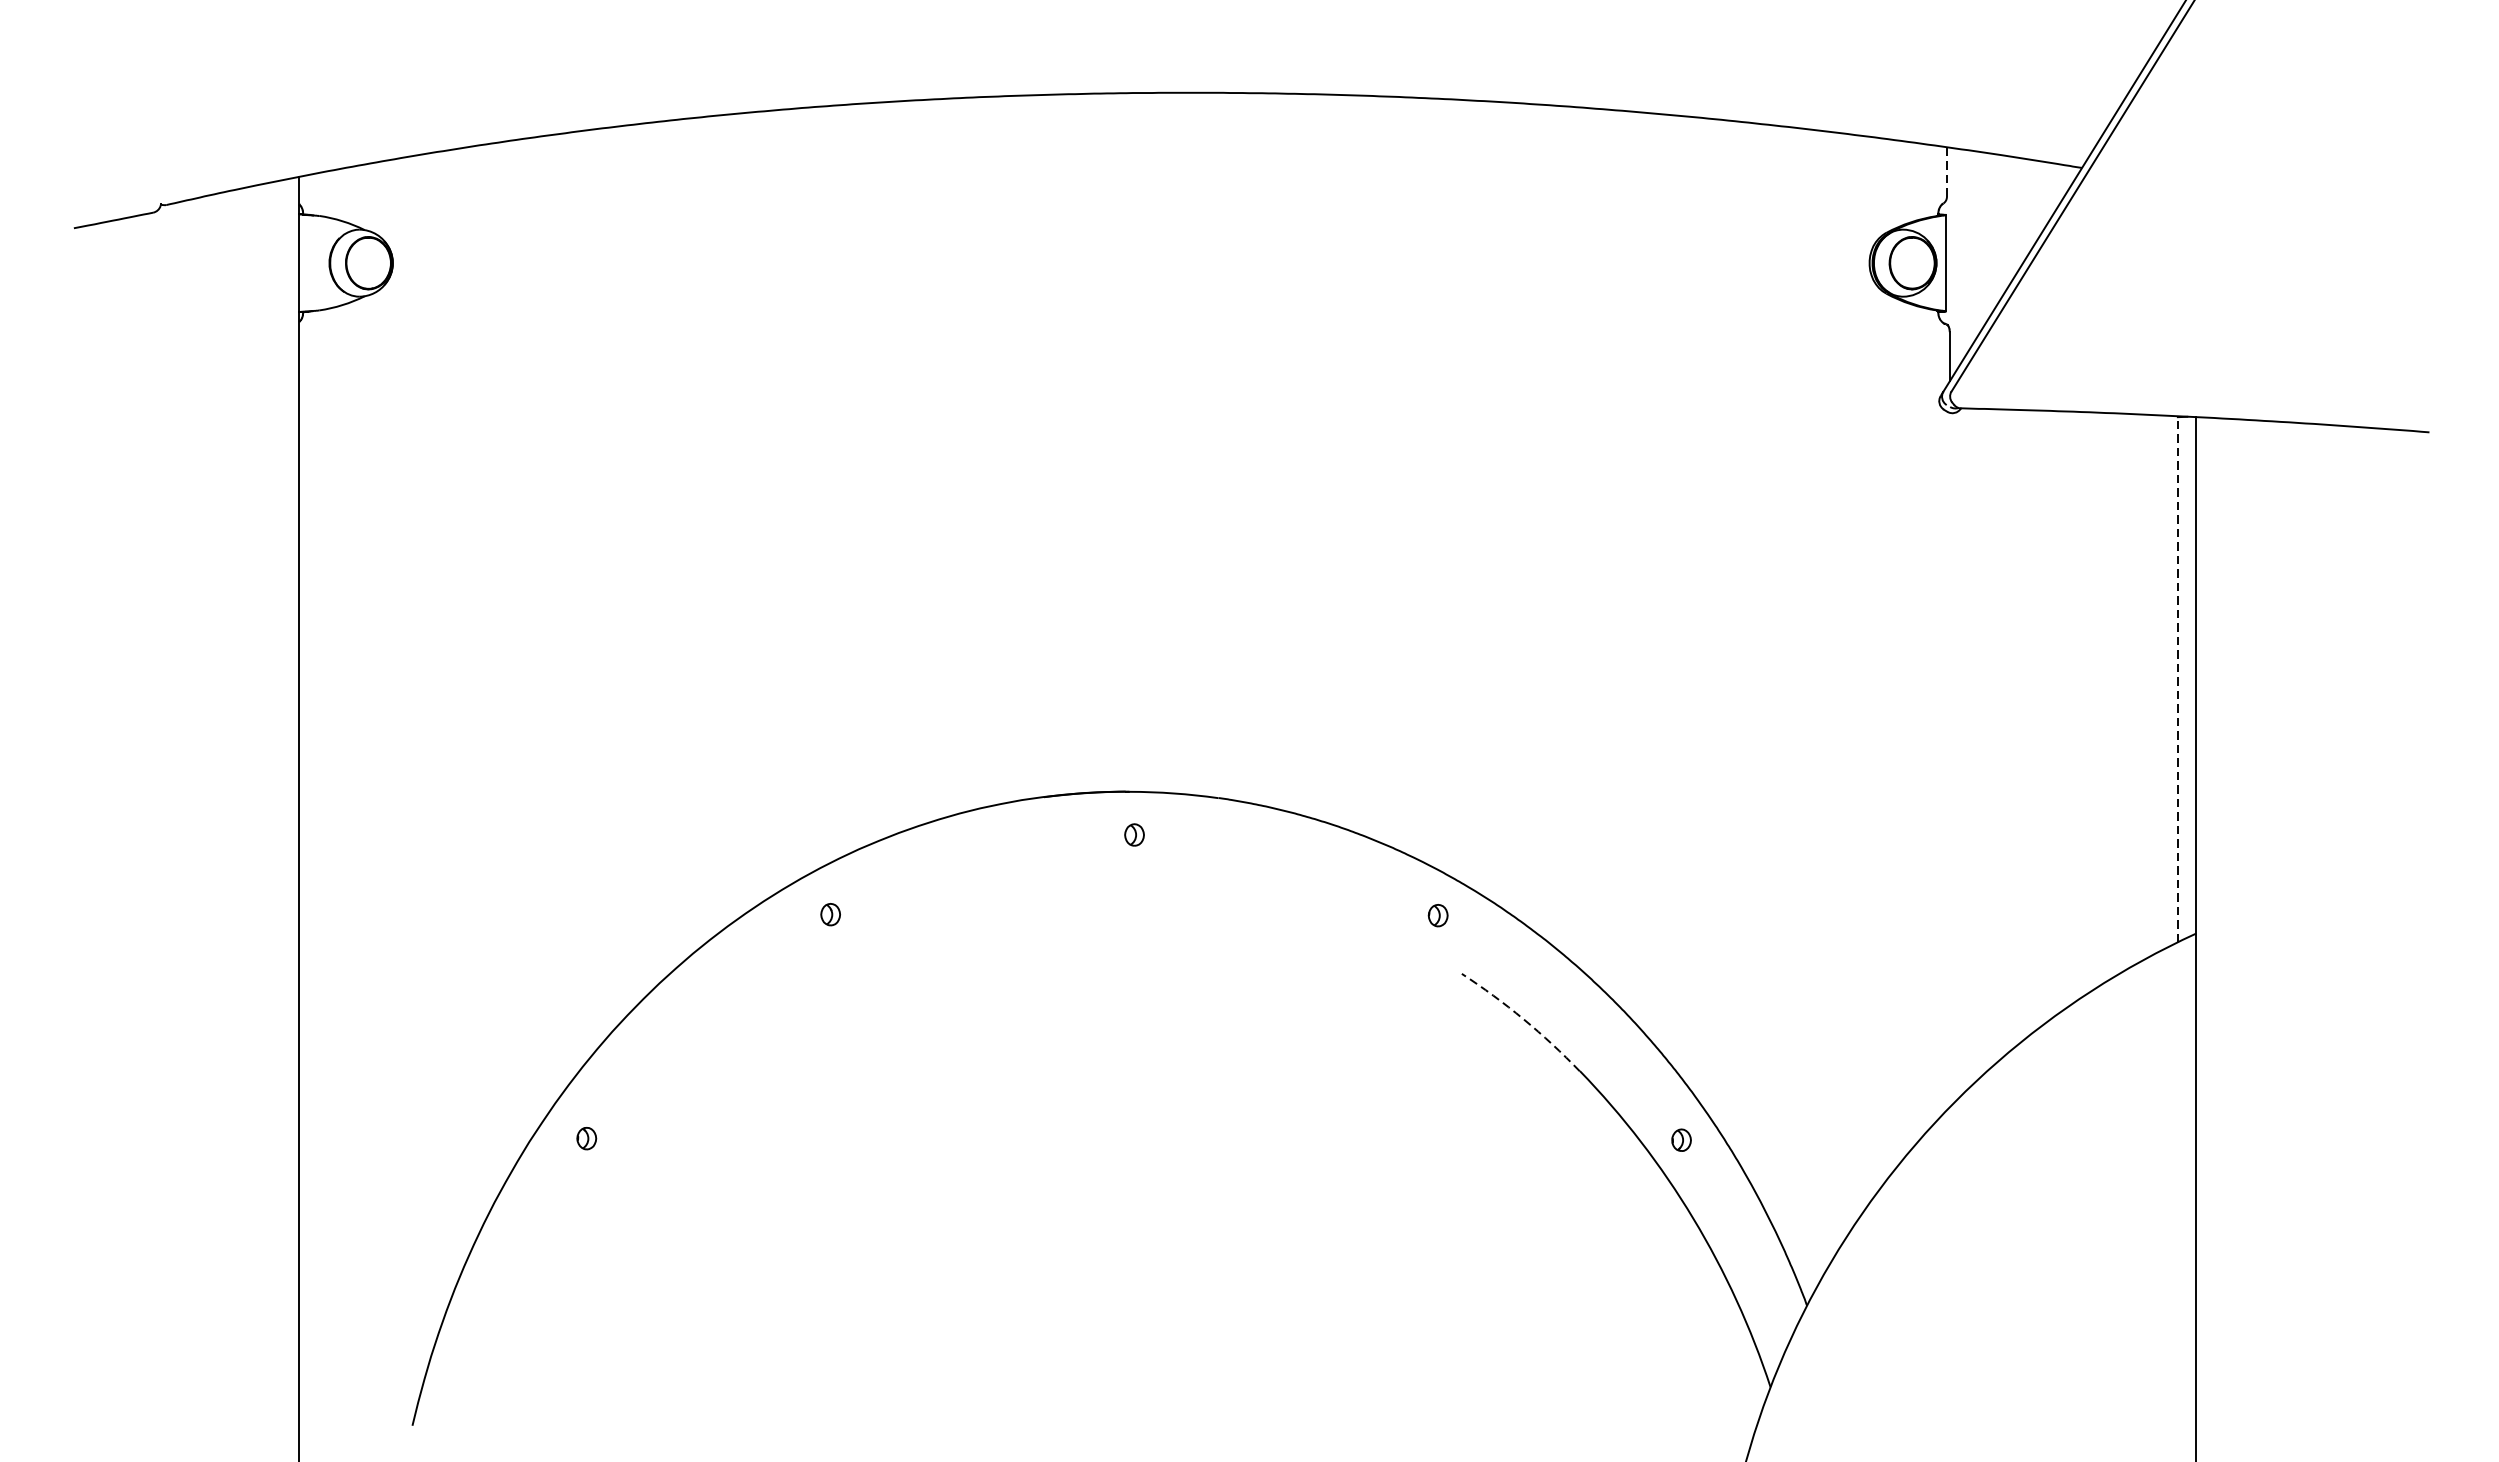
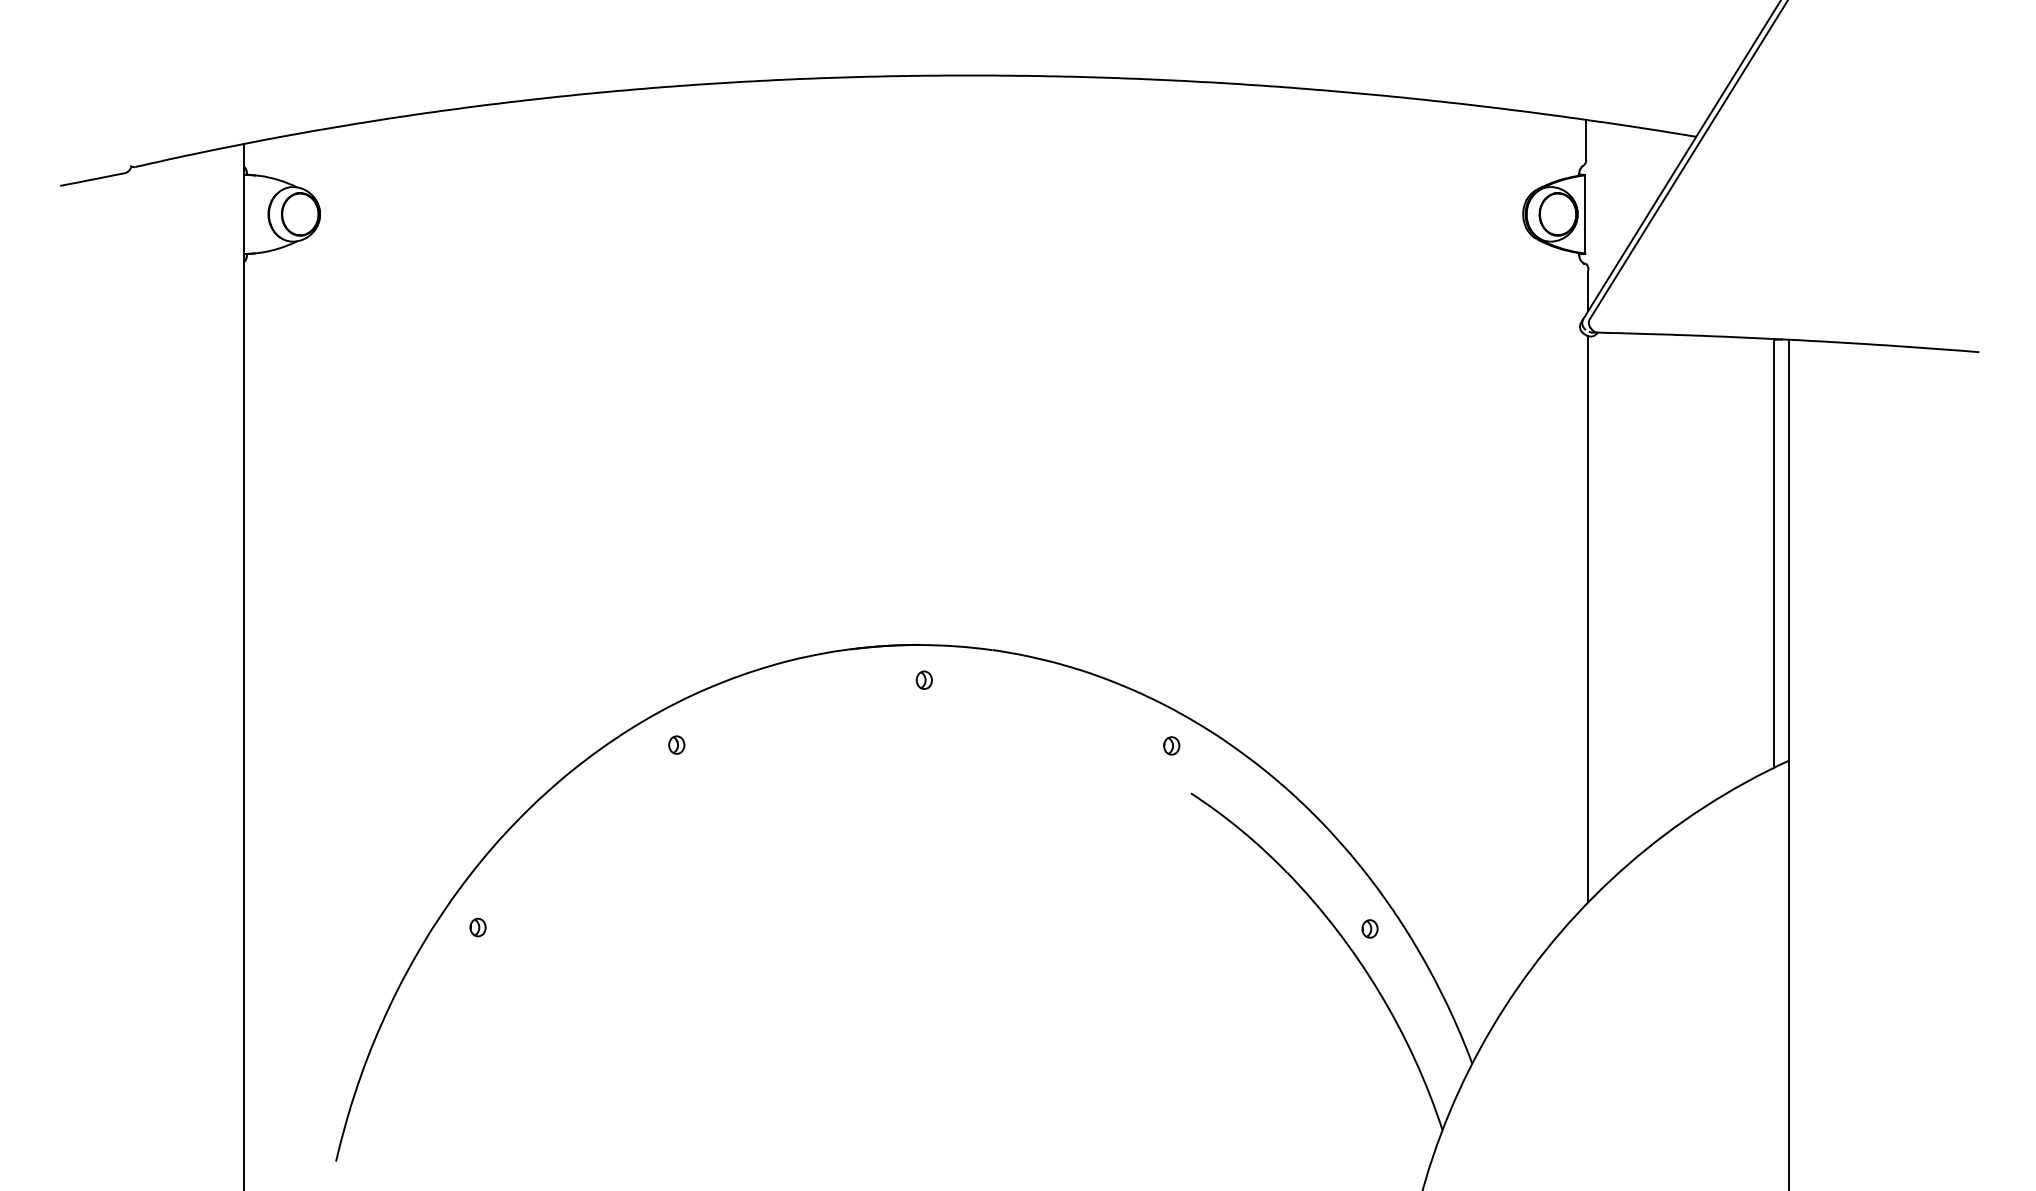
line: (1947, 171) -> (1586, 139), dashed -> solid
line: (2178, 678) -> (1774, 552), dashed -> solid
line: (1949, 760) -> (1588, 619), added
arc: (1523, 1019) -> (1241, 830), dashed -> solid

